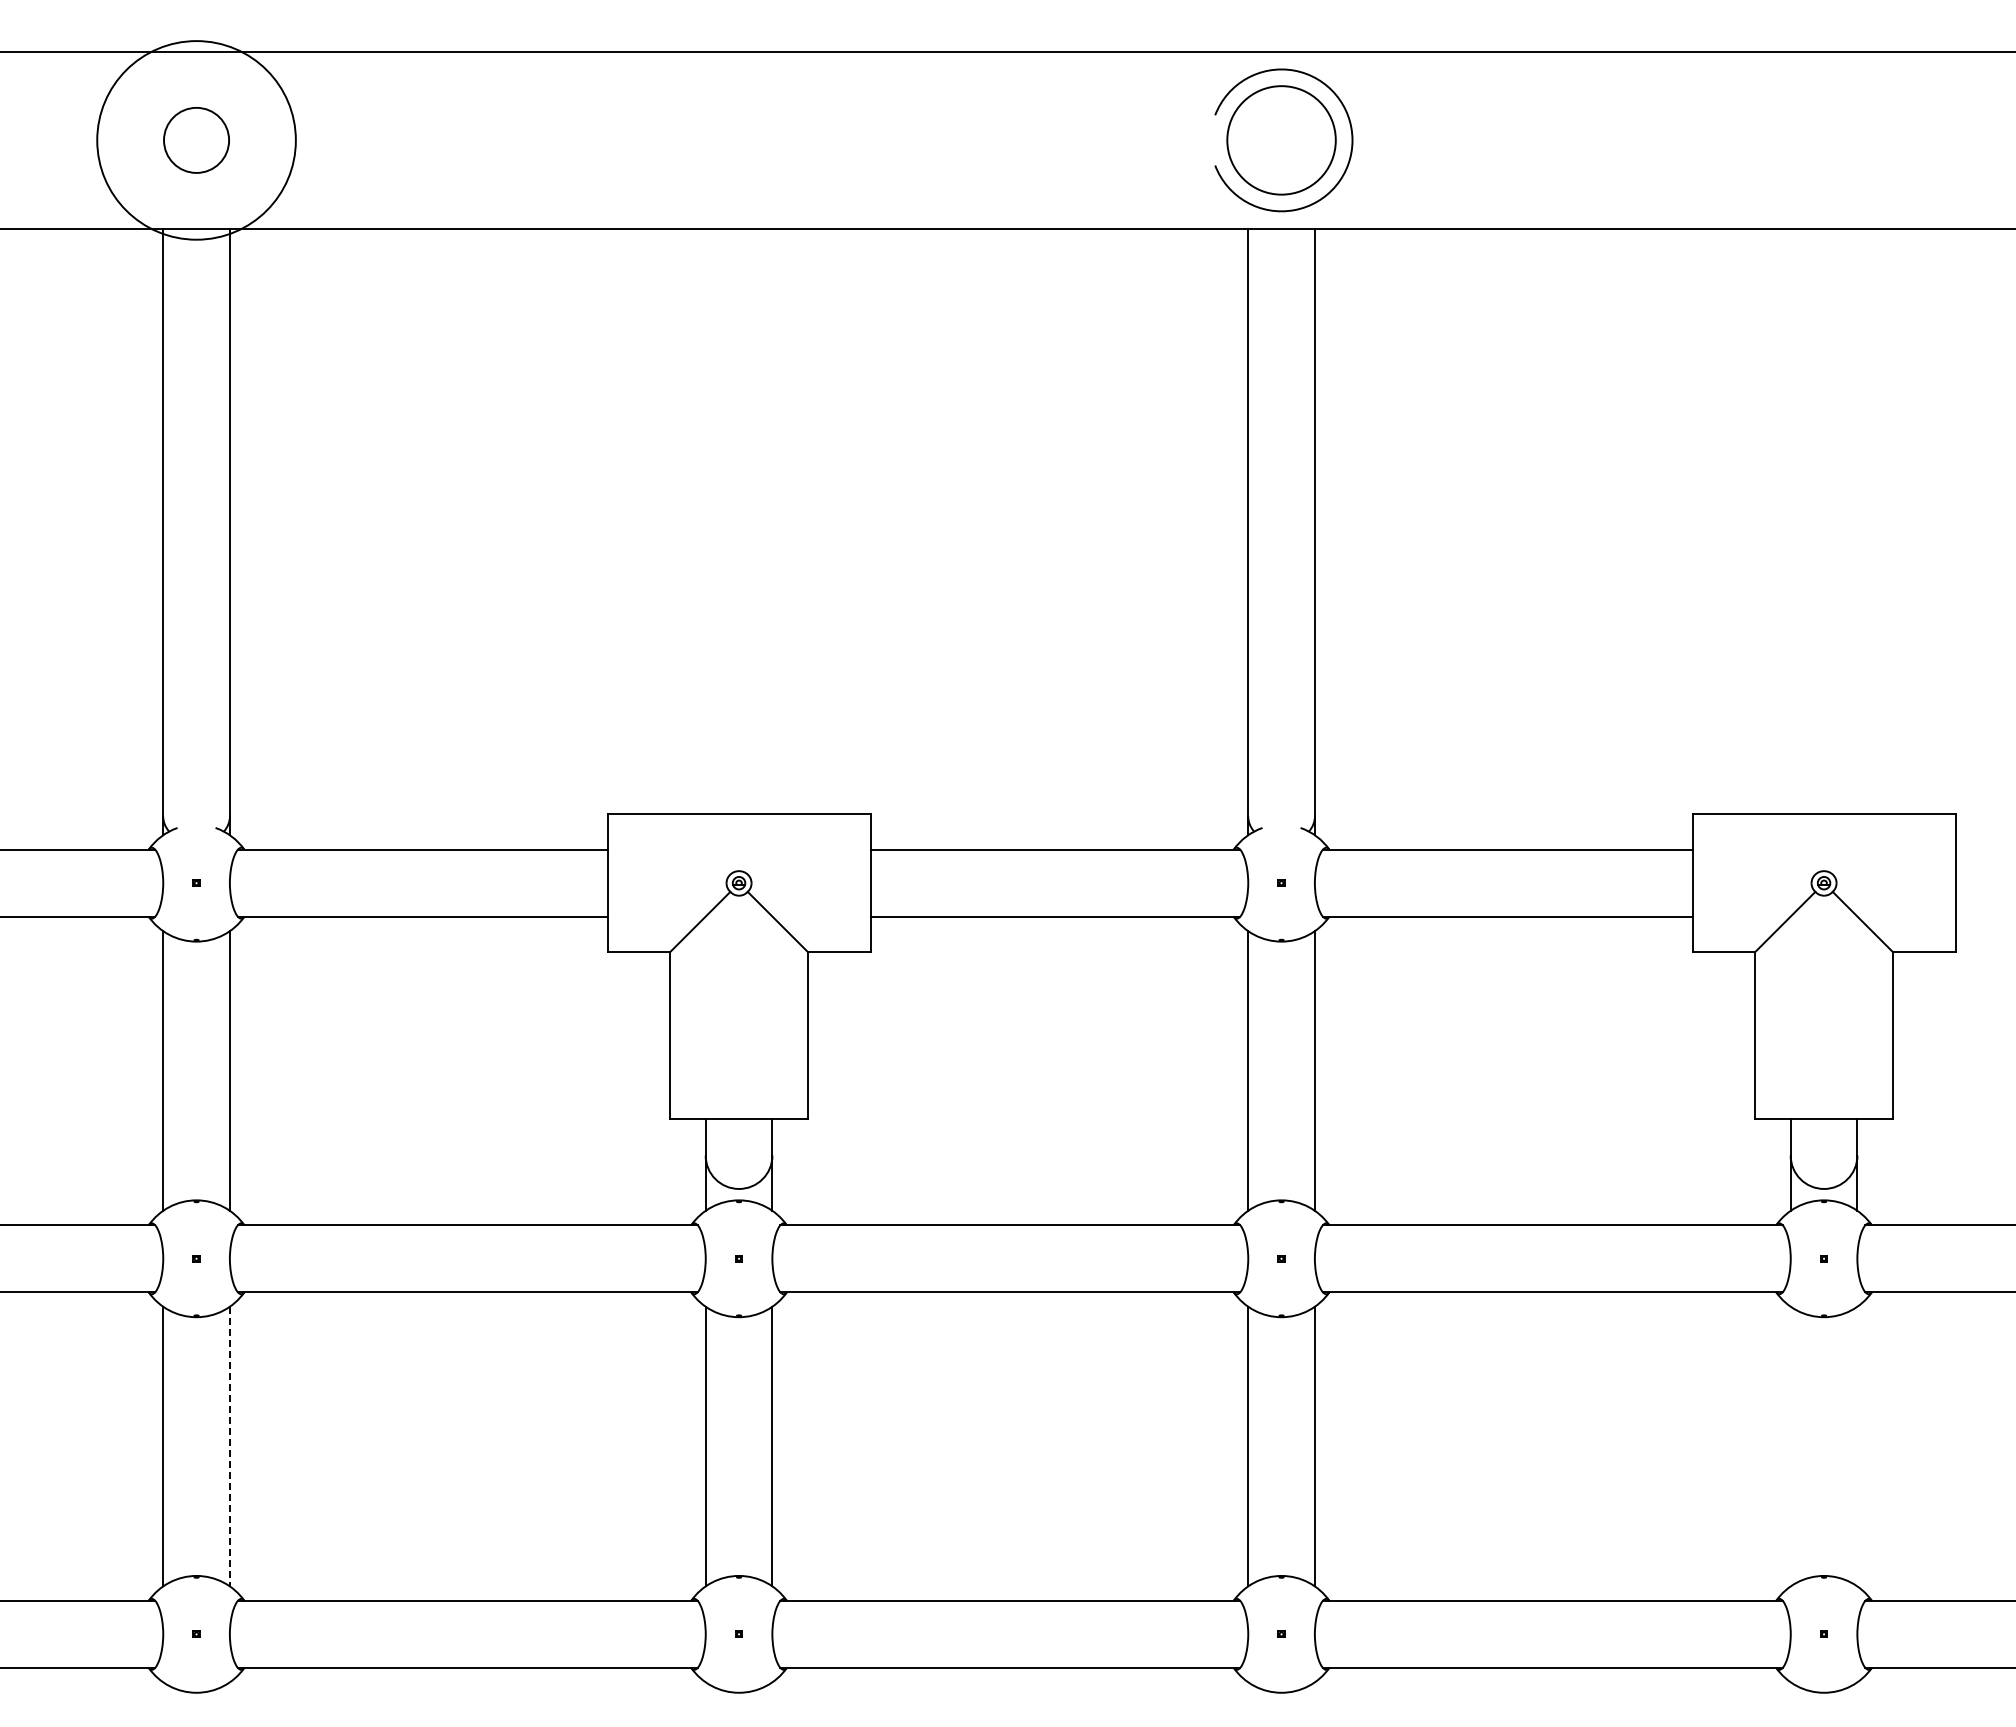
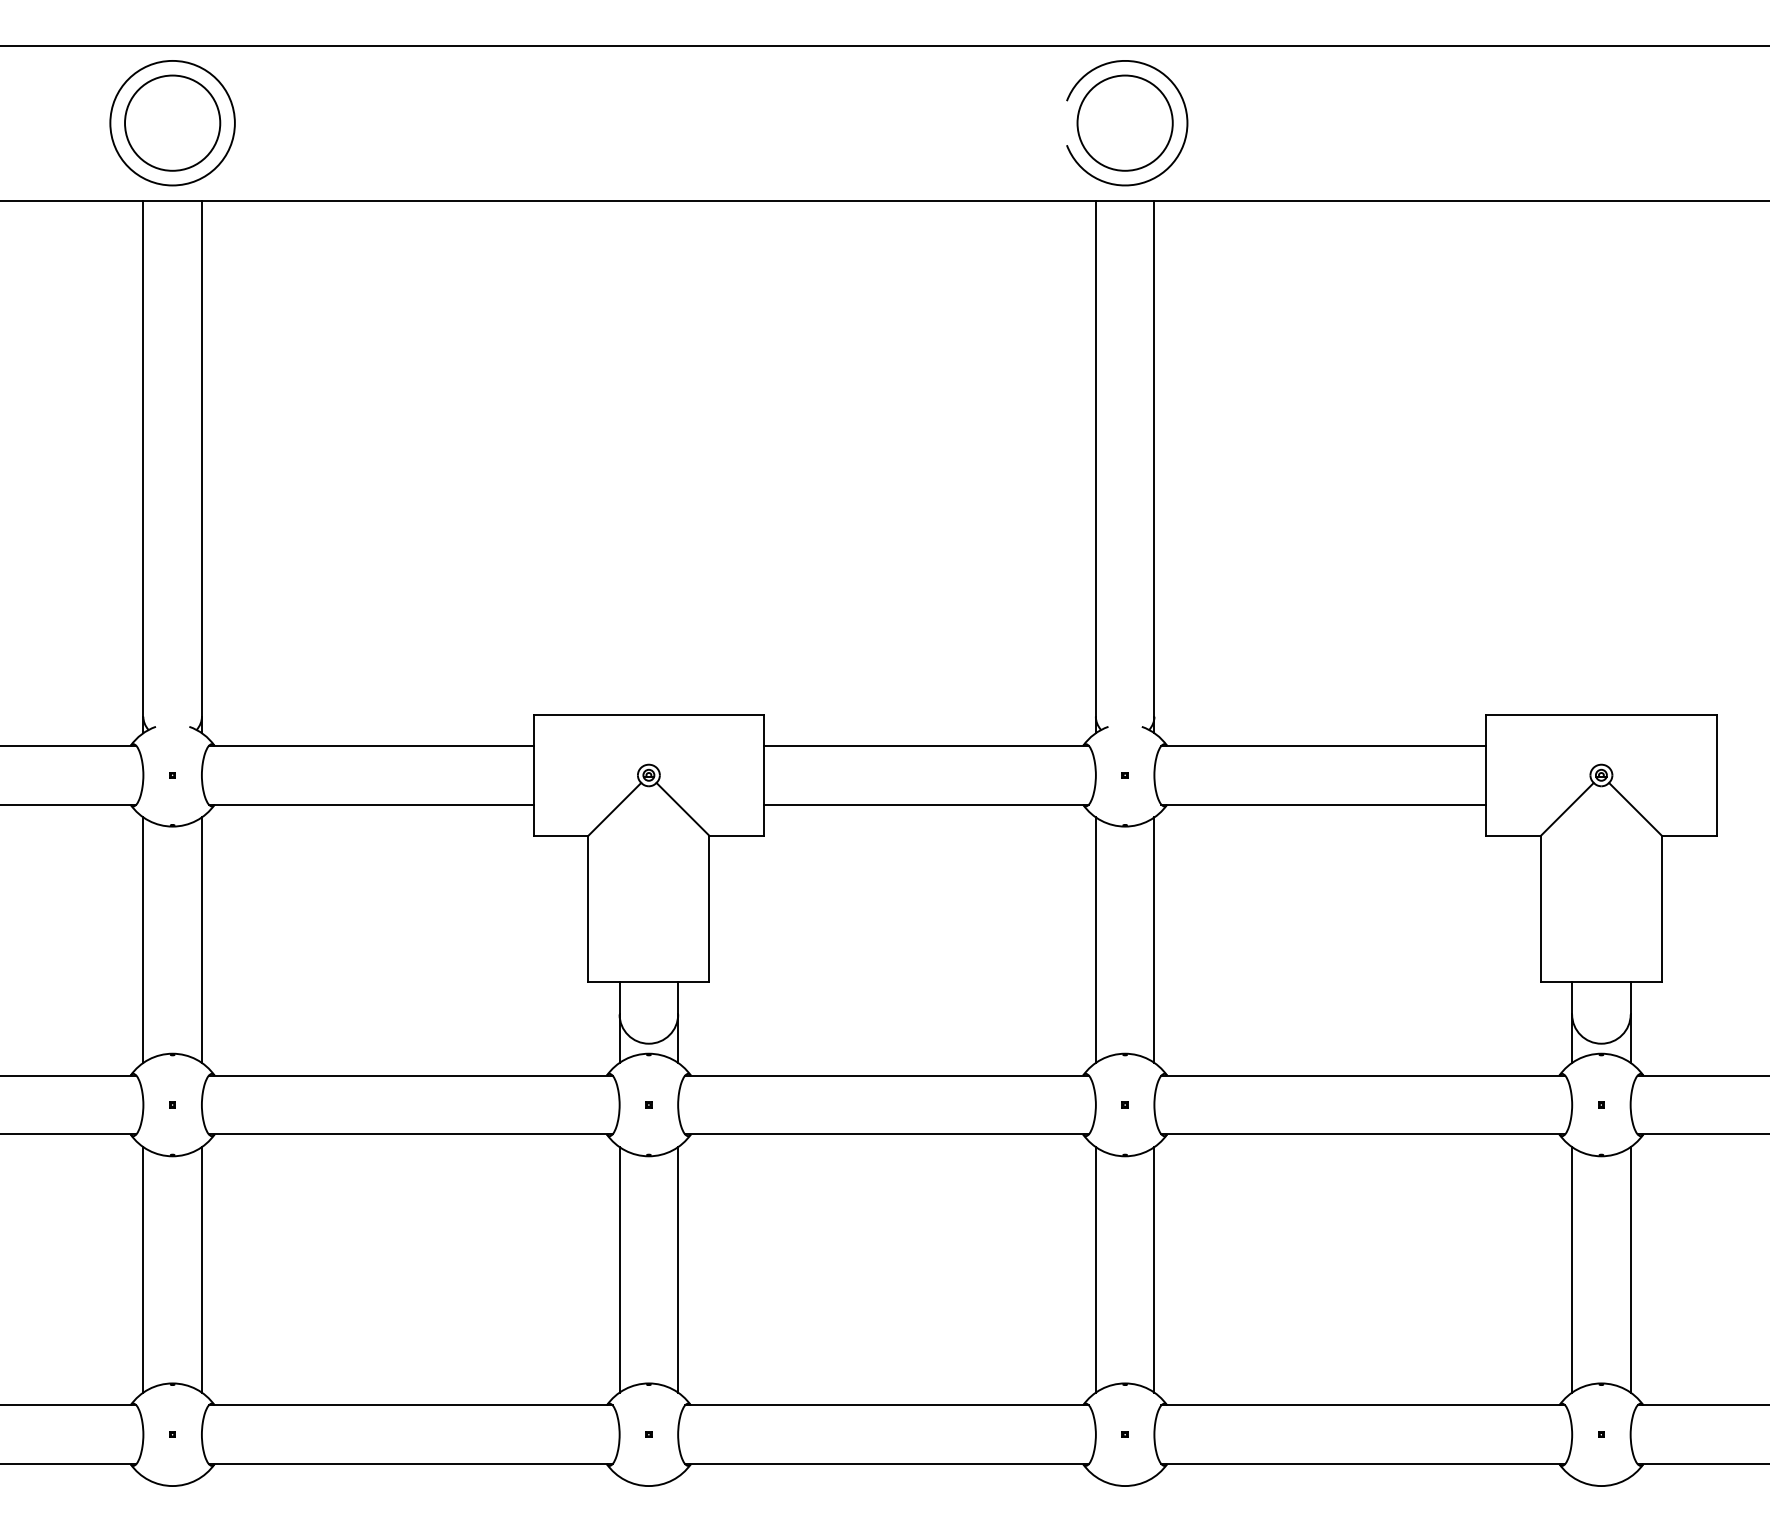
circle: (196, 140) -> (172, 123), size x0.71
circle: (196, 140) -> (172, 123), size x1.67
line: (229, 1446) -> (201, 1269), dashed -> solid
line: (1790, 1446) -> (1571, 1269), added
line: (1857, 1446) -> (1630, 1269), added

